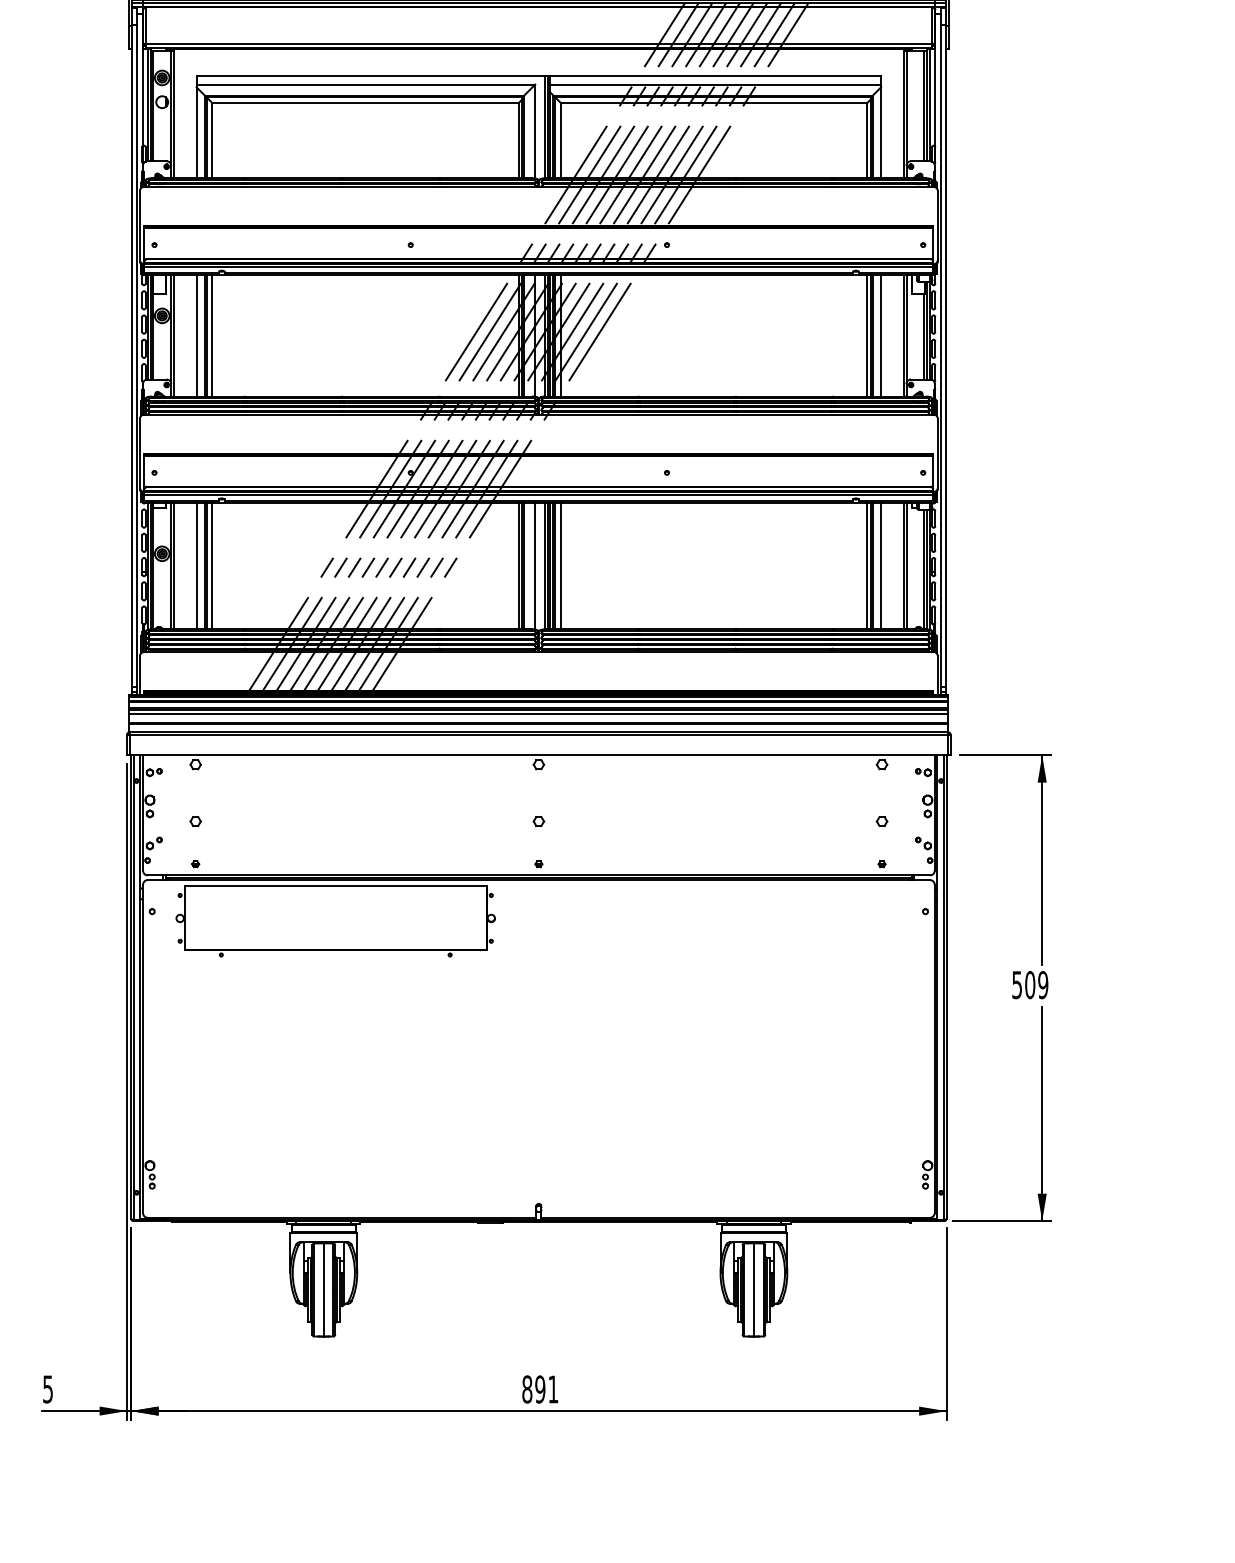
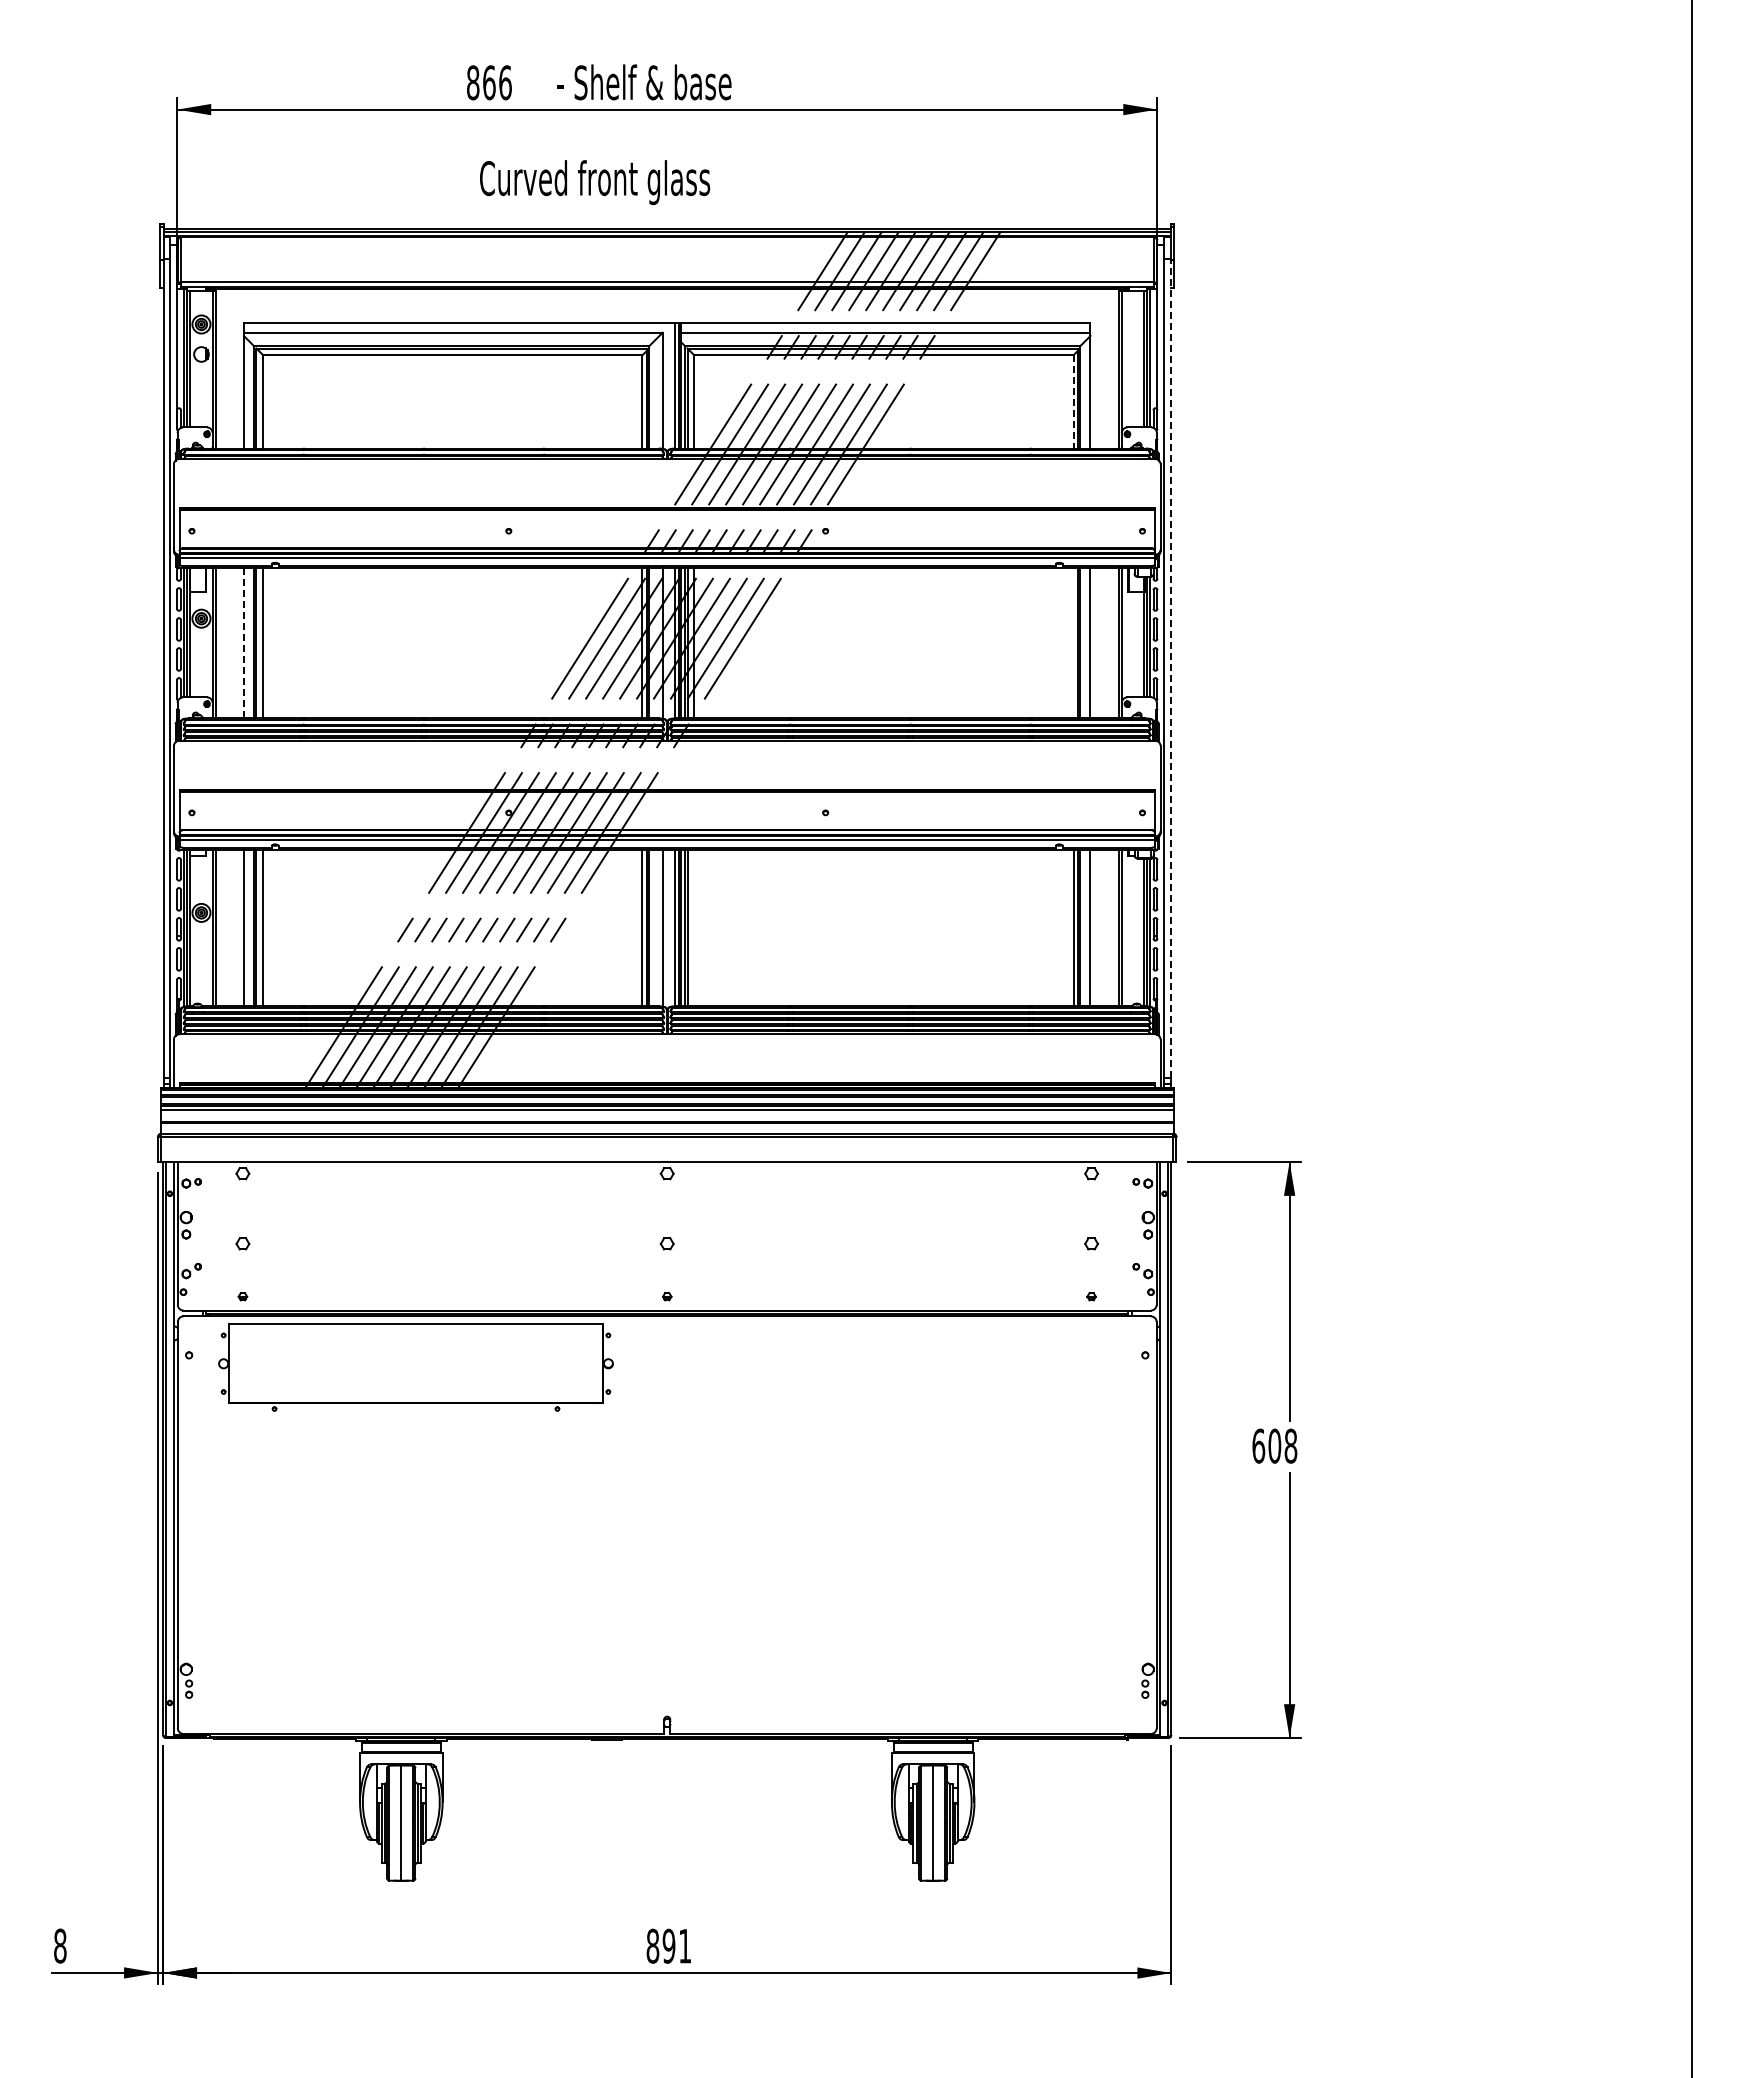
line: (867, 140) -> (1073, 401), solid -> dashed
line: (197, 335) -> (244, 642), solid -> dashed
line: (867, 335) -> (1073, 643), removed
line: (945, 355) -> (1170, 667), solid -> dashed
line: (560, 566) -> (694, 928), removed
text: (1029, 984) -> (1274, 1445), 509 -> 608
text: (48, 1388) -> (60, 1945), 5 -> 8

